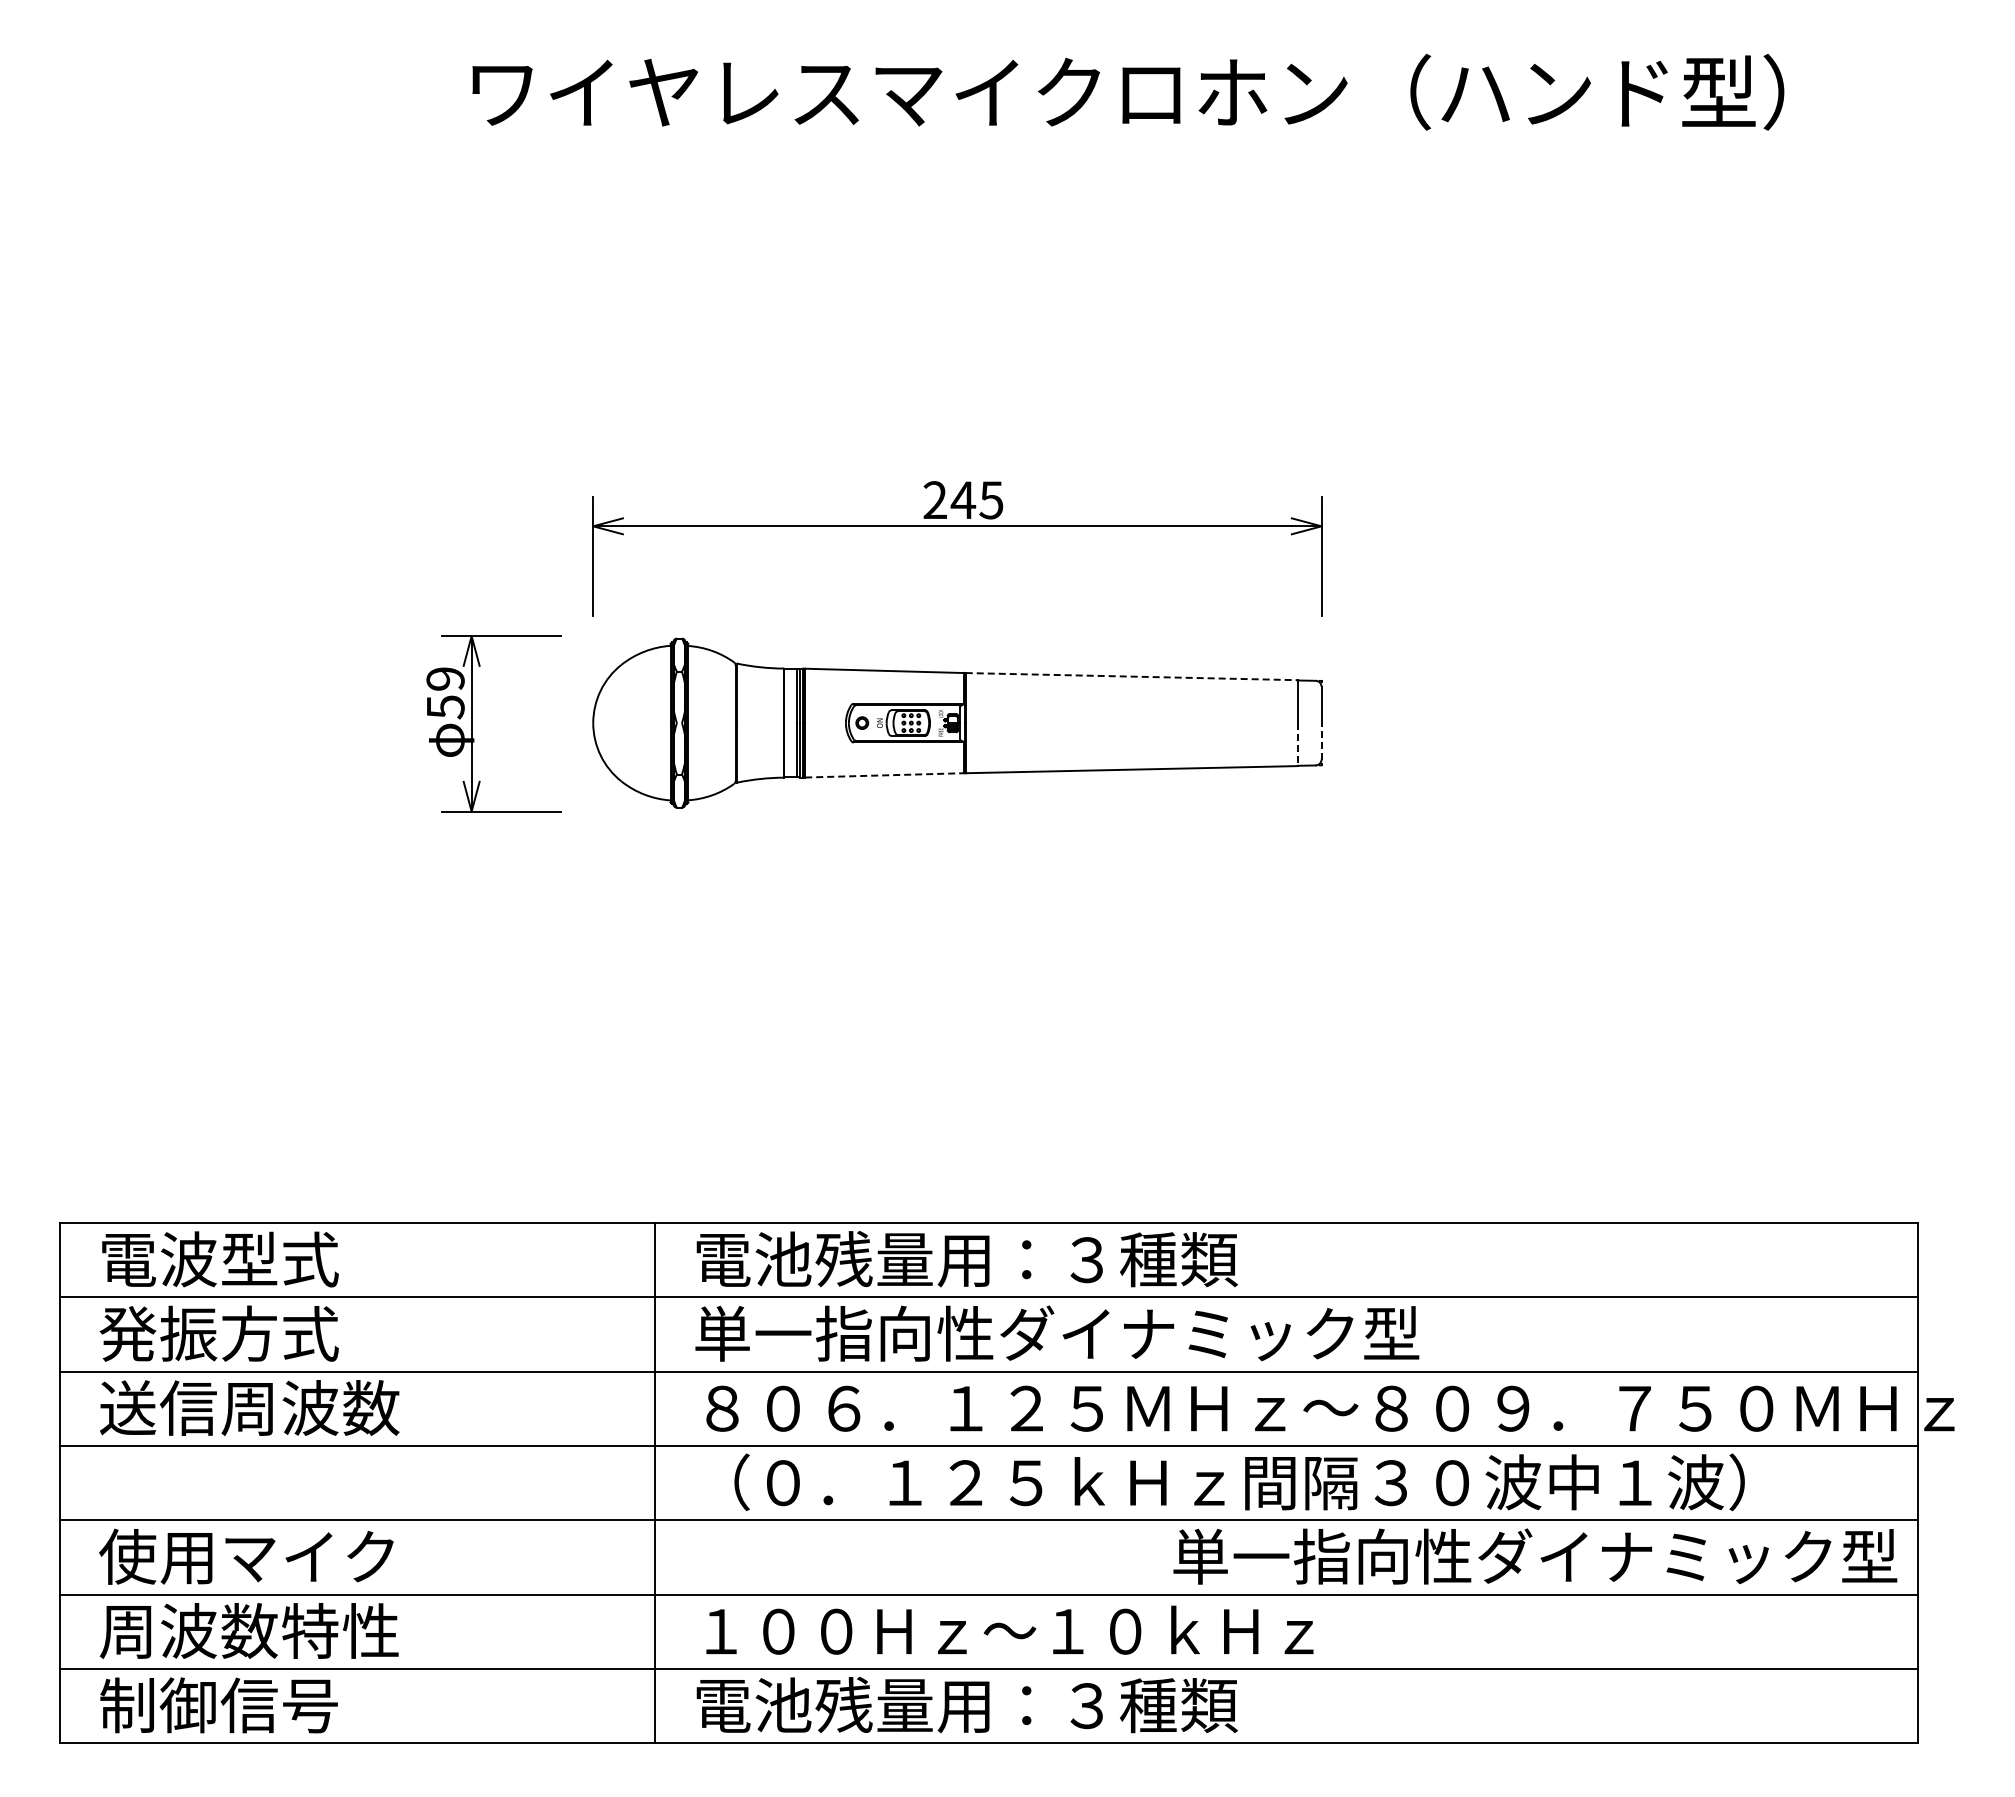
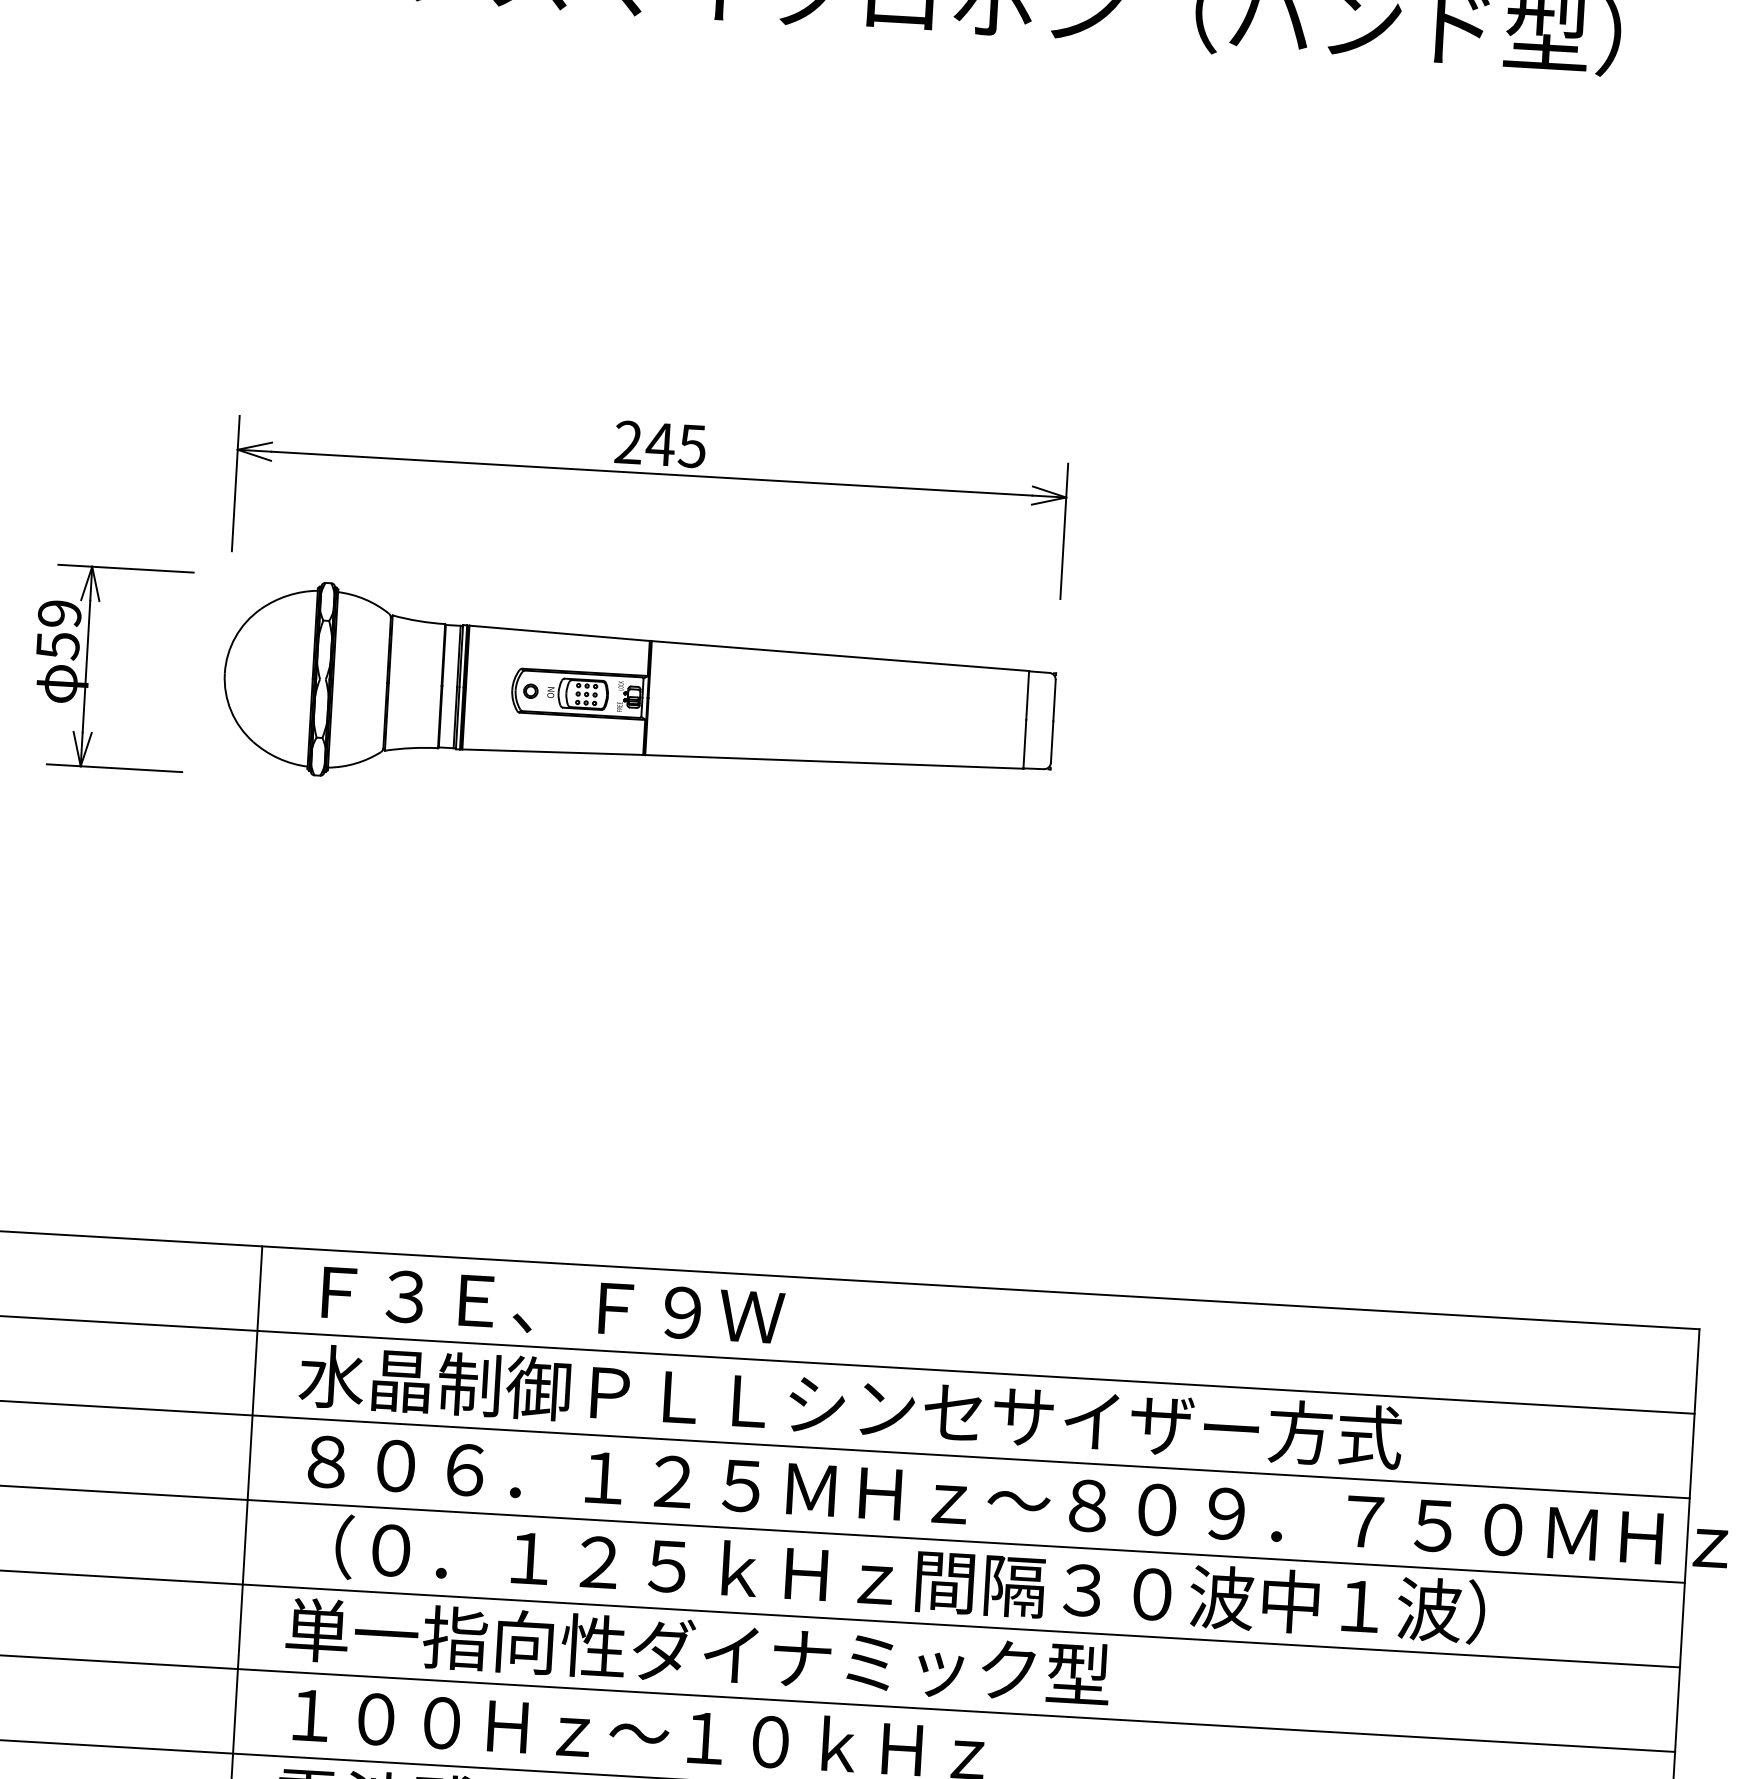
line: (1132, 676) -> (841, 655), dashed -> solid
line: (1321, 740) -> (1052, 741), dashed -> solid
line: (1297, 744) -> (1024, 744), dashed -> solid
line: (885, 775) -> (553, 752), dashed -> solid
text: (966, 1258) -> (614, 1307), 電池残量用：３種類 -> Ｆ３Ｅ、Ｆ９Ｗ
text: (1178, 1333) -> (850, 1406), 単一指向性ダイナミック型 -> 水晶制御ＰＬＬシンセサイザー方式
text: (1535, 1556) -> (698, 1652), moved

